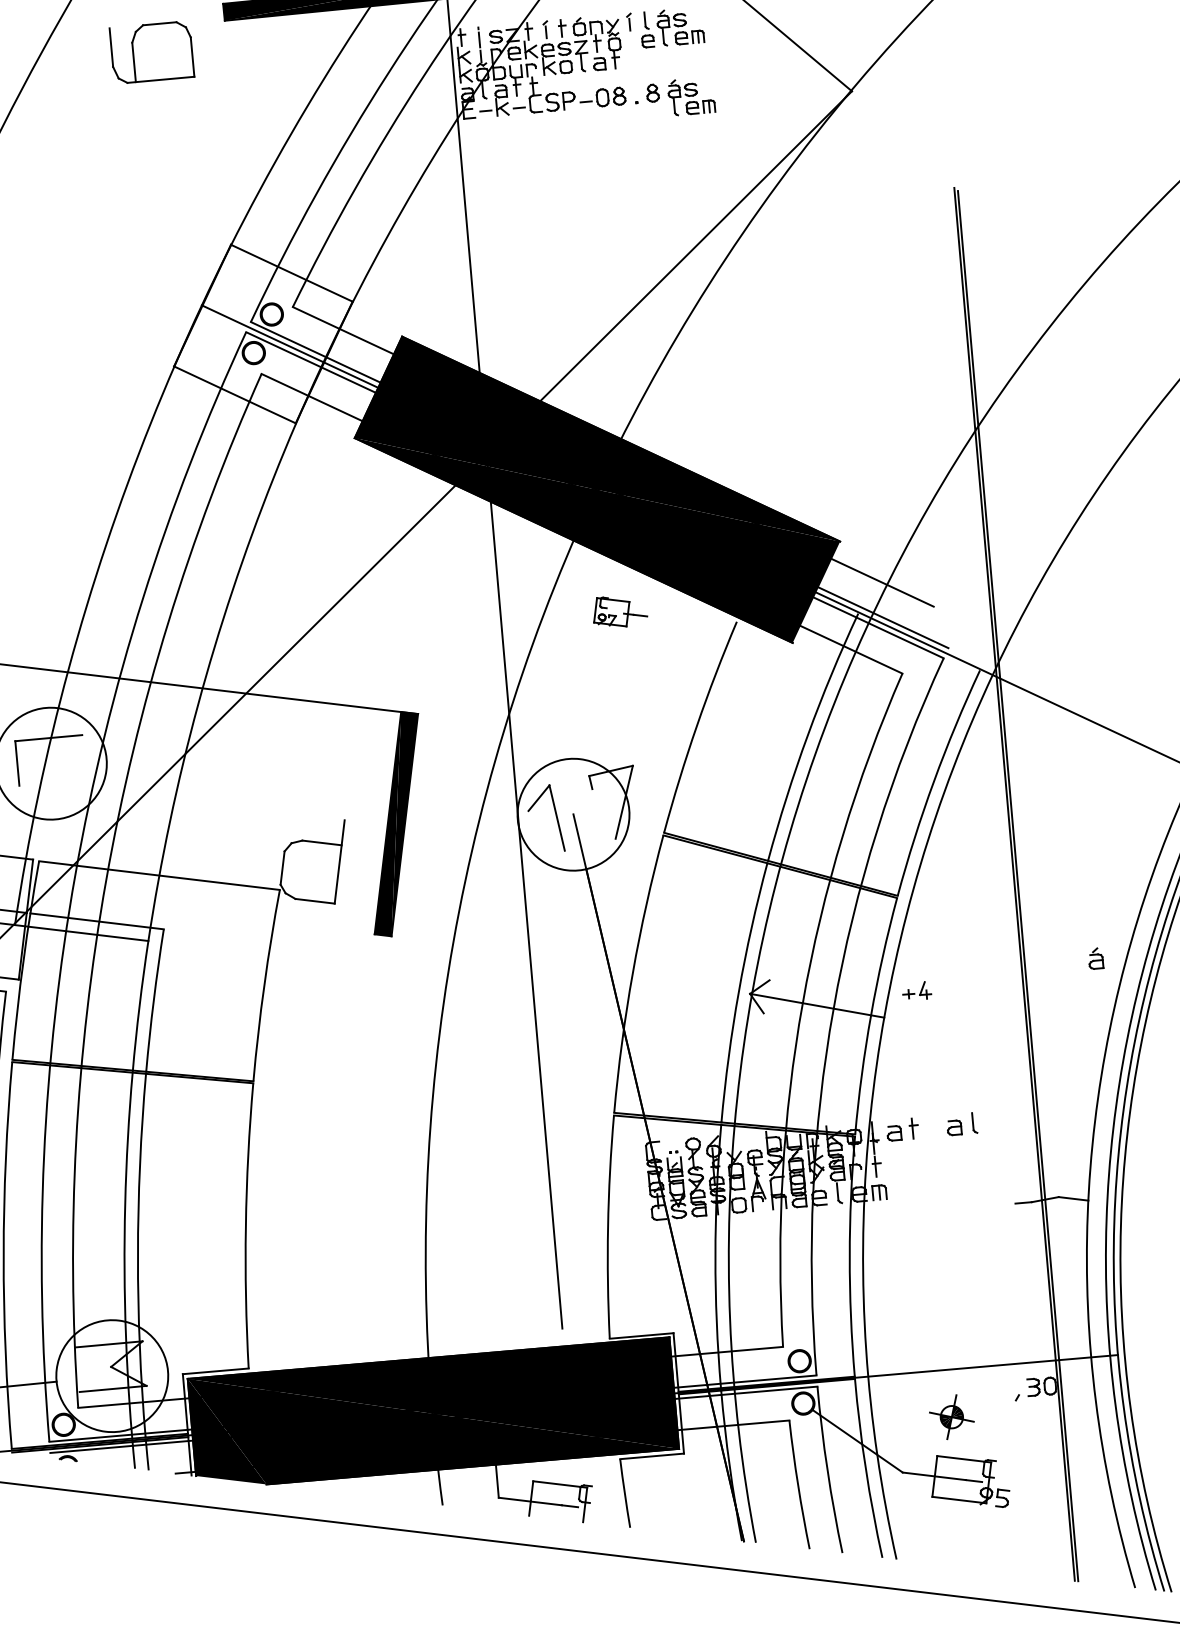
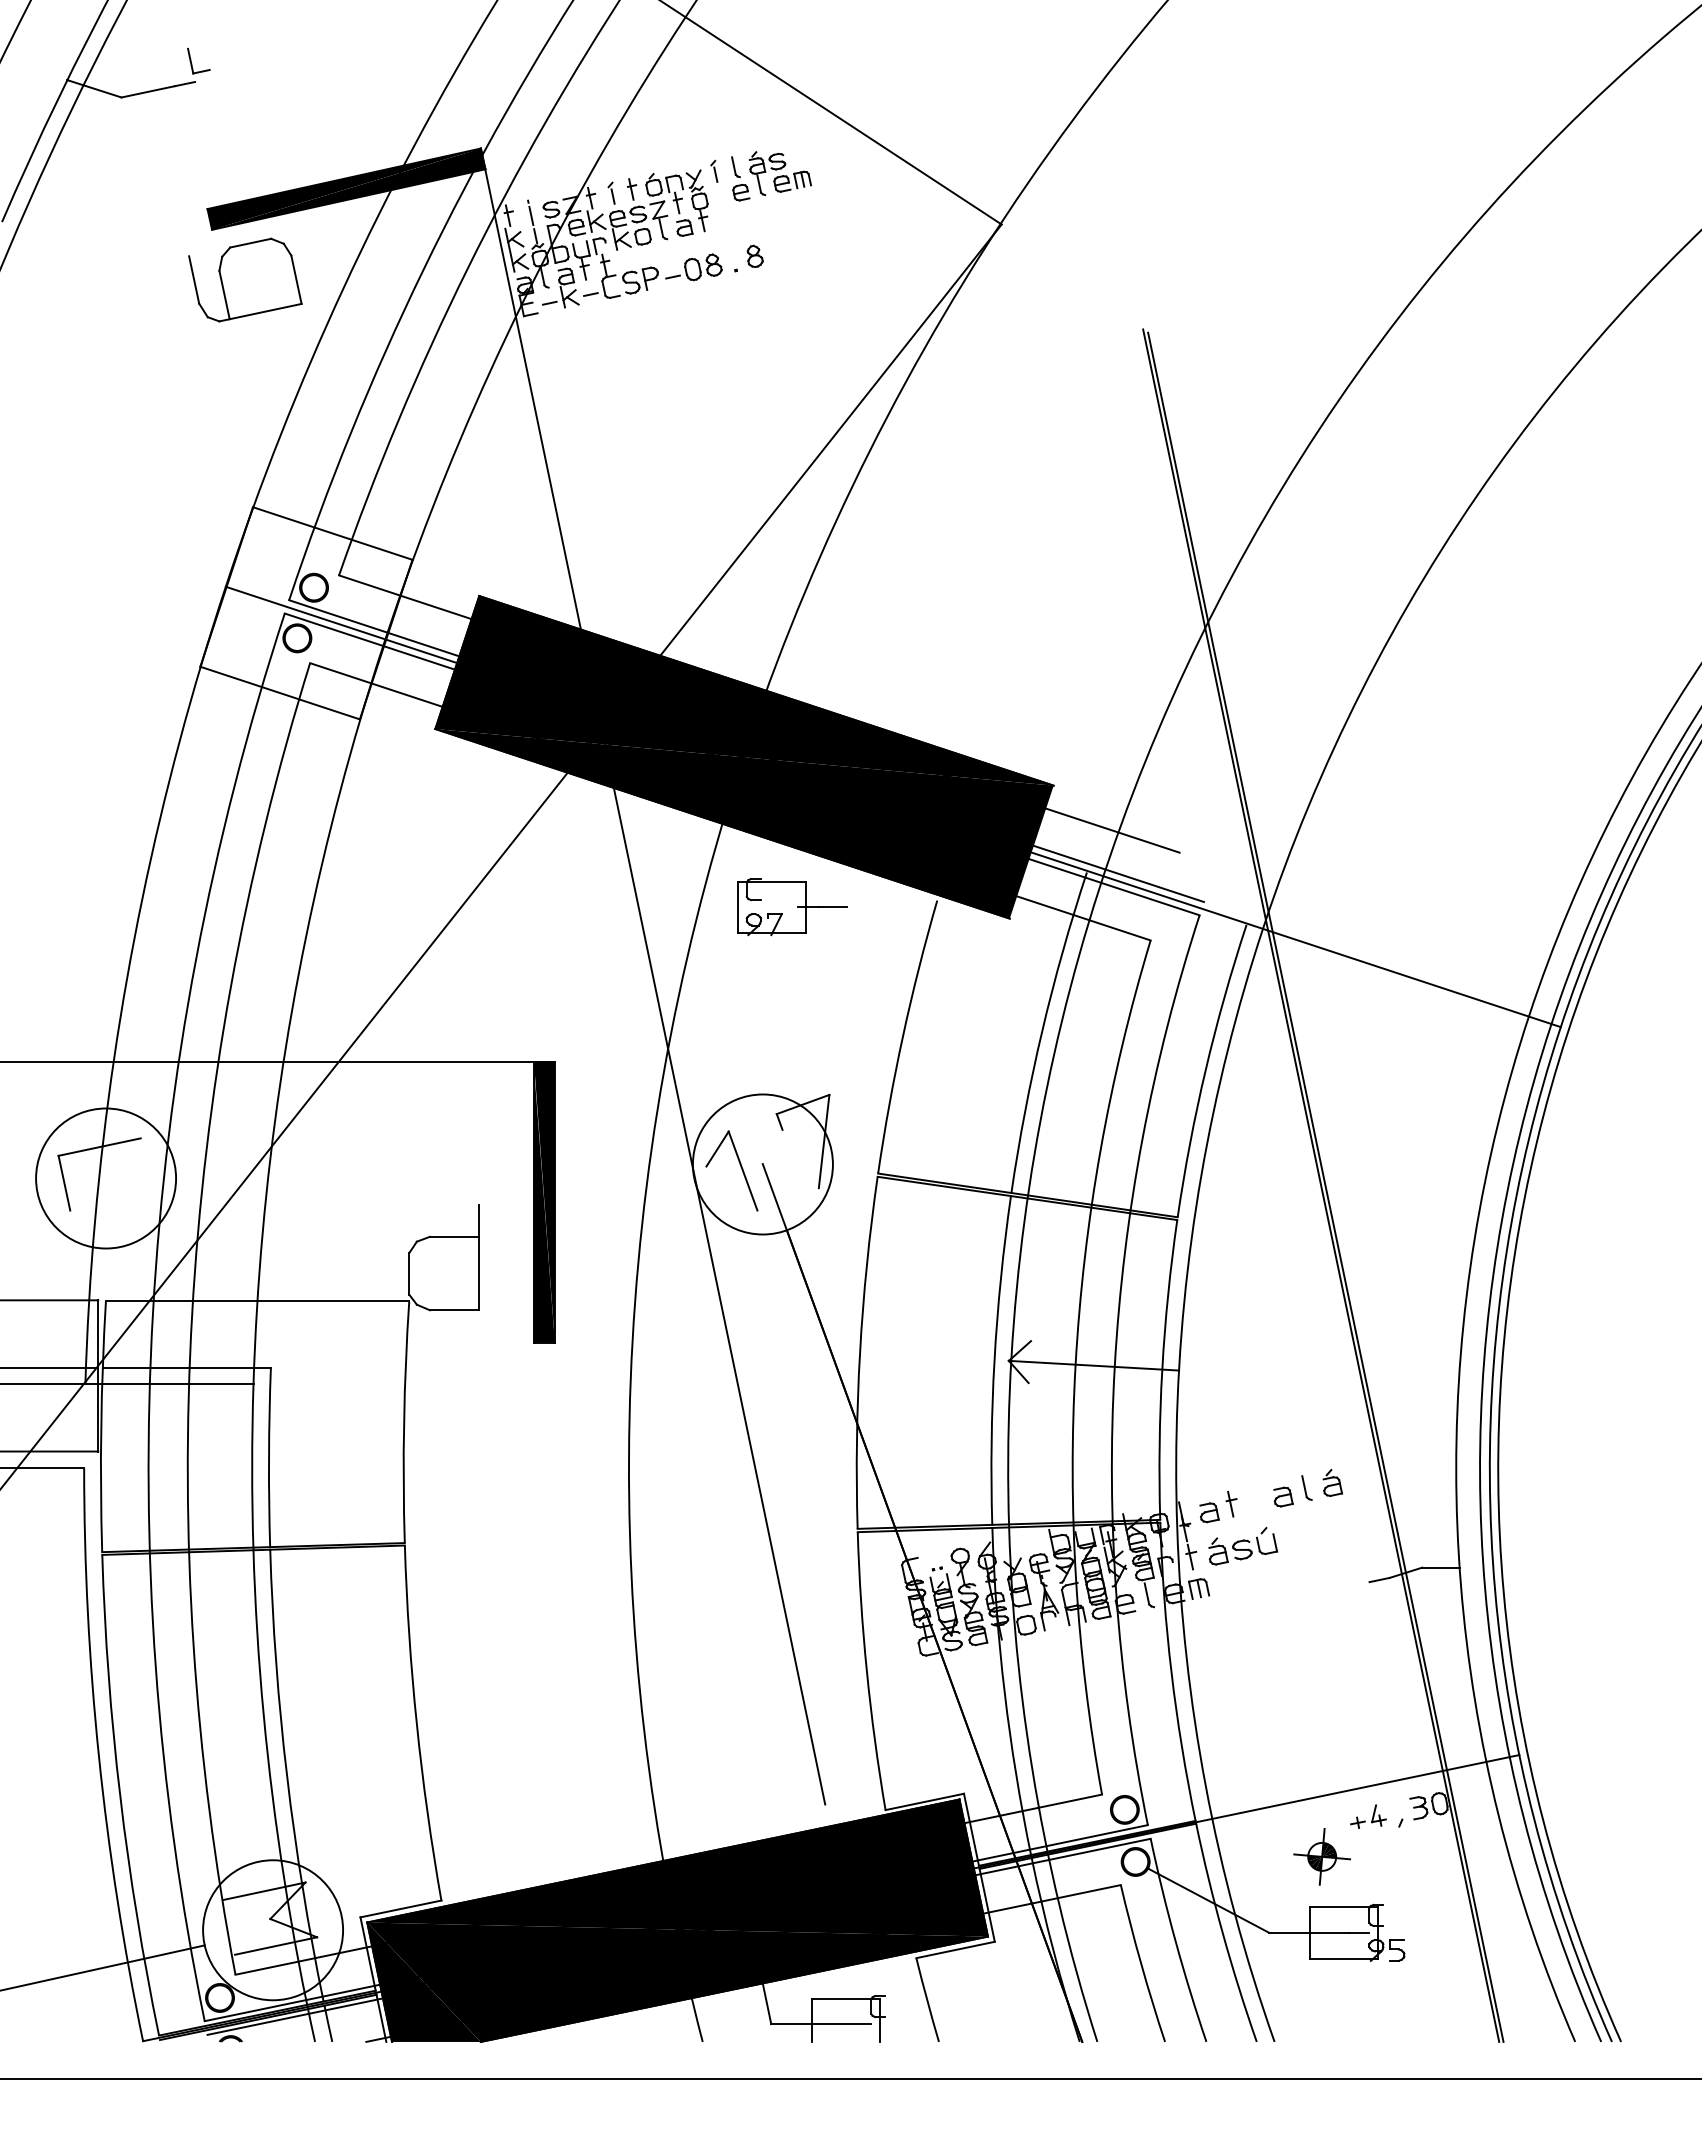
part: (152, 52) -> (245, 279), moved
part: (692, 99) -> (804, 258), removed
part: (621, 613) -> (792, 907), size x1.67
part: (1096, 958) -> (1332, 1482), moved
part: (917, 990) -> (1368, 1816), moved
part: (918, 1163) -> (1243, 1546), added

